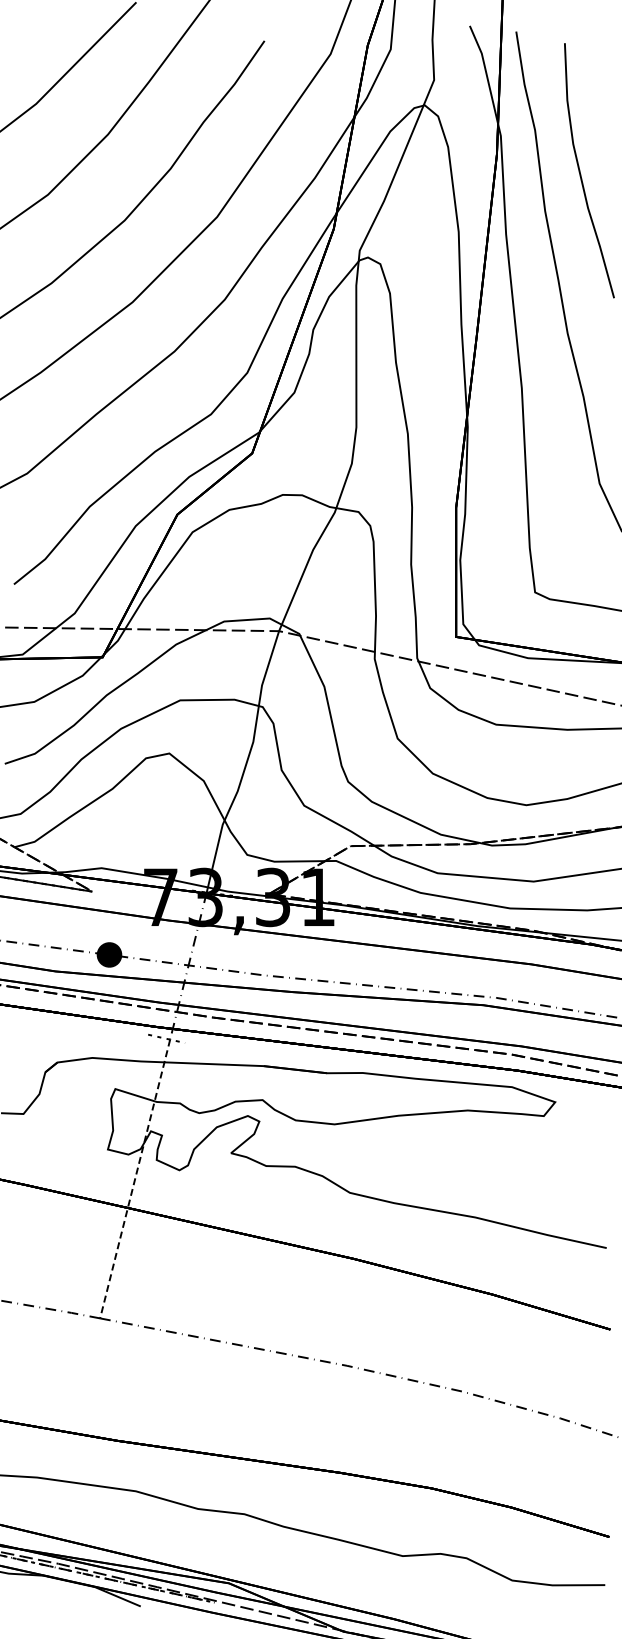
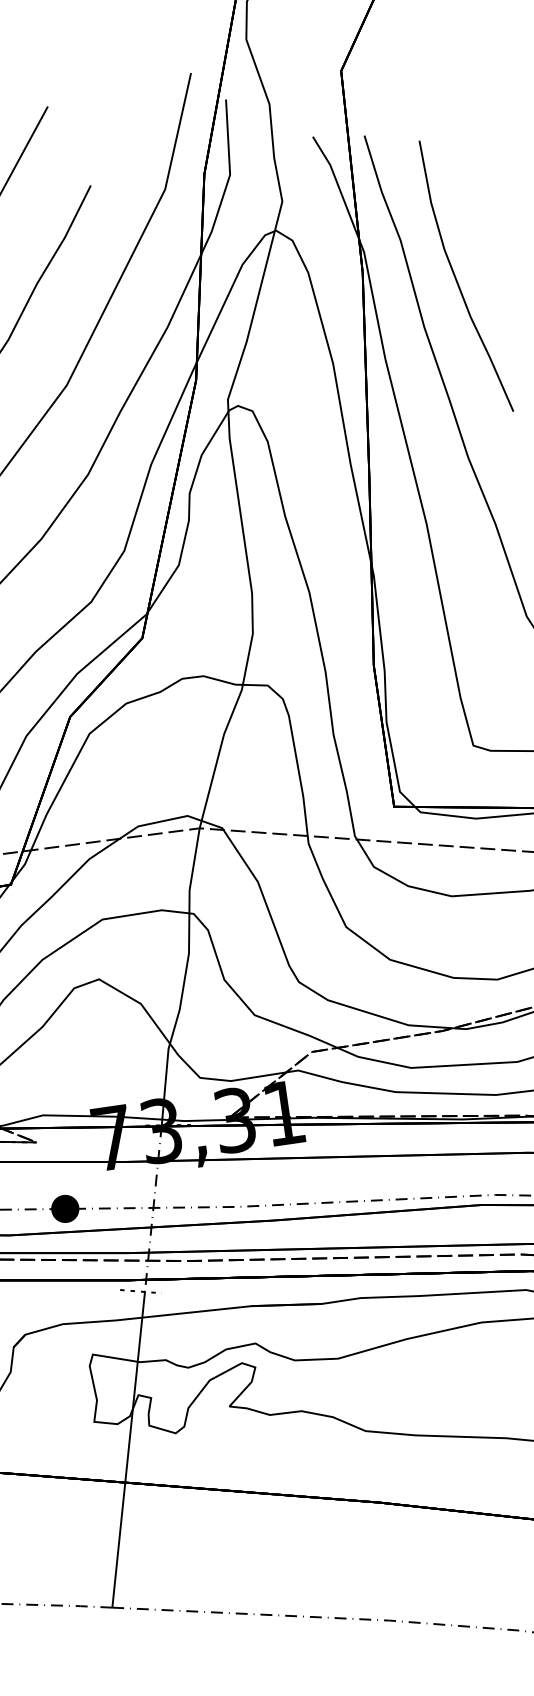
line: (135, 1179) -> (129, 1450), dashed -> solid

